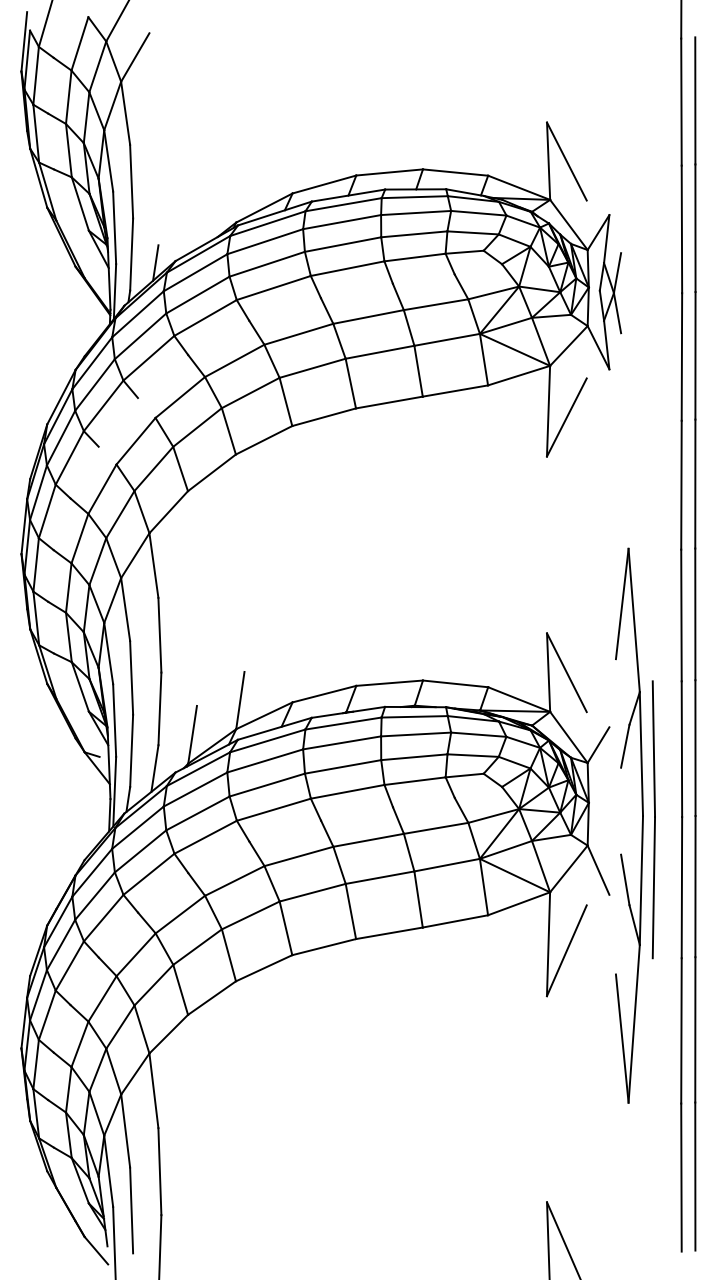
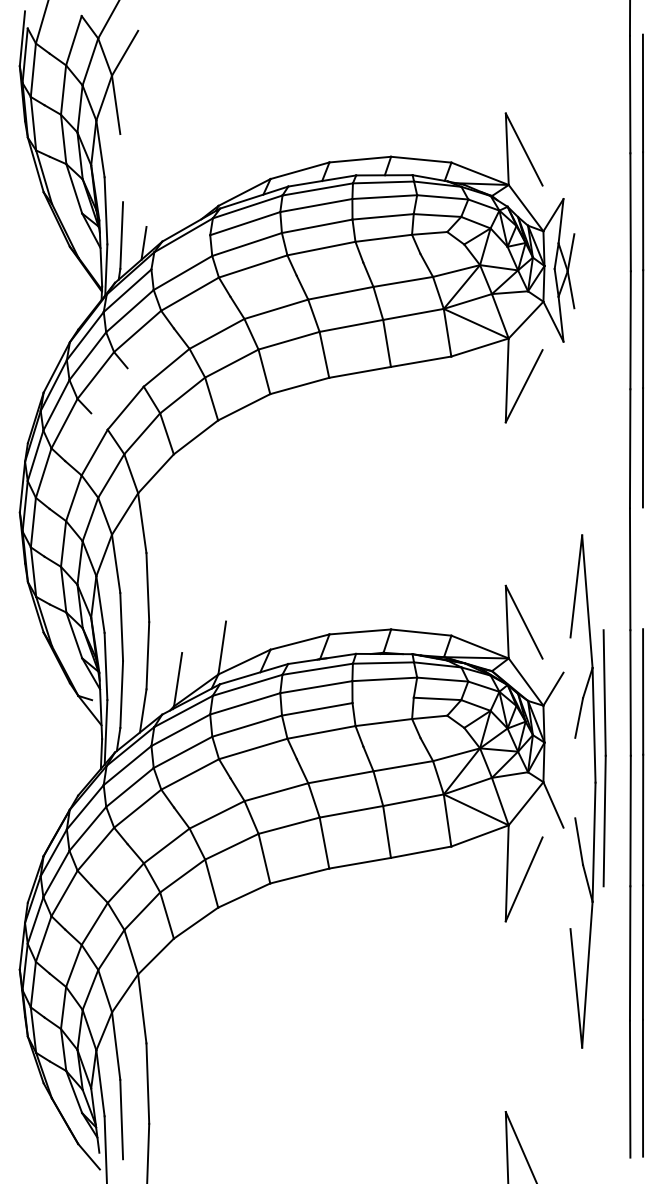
line: (131, 181) -> (121, 167), removed
line: (195, 272) -> (180, 252), removed
line: (695, 614) -> (643, 568), removed
line: (414, 757) -> (383, 700), removed
part: (641, 825) -> (594, 791), moved

